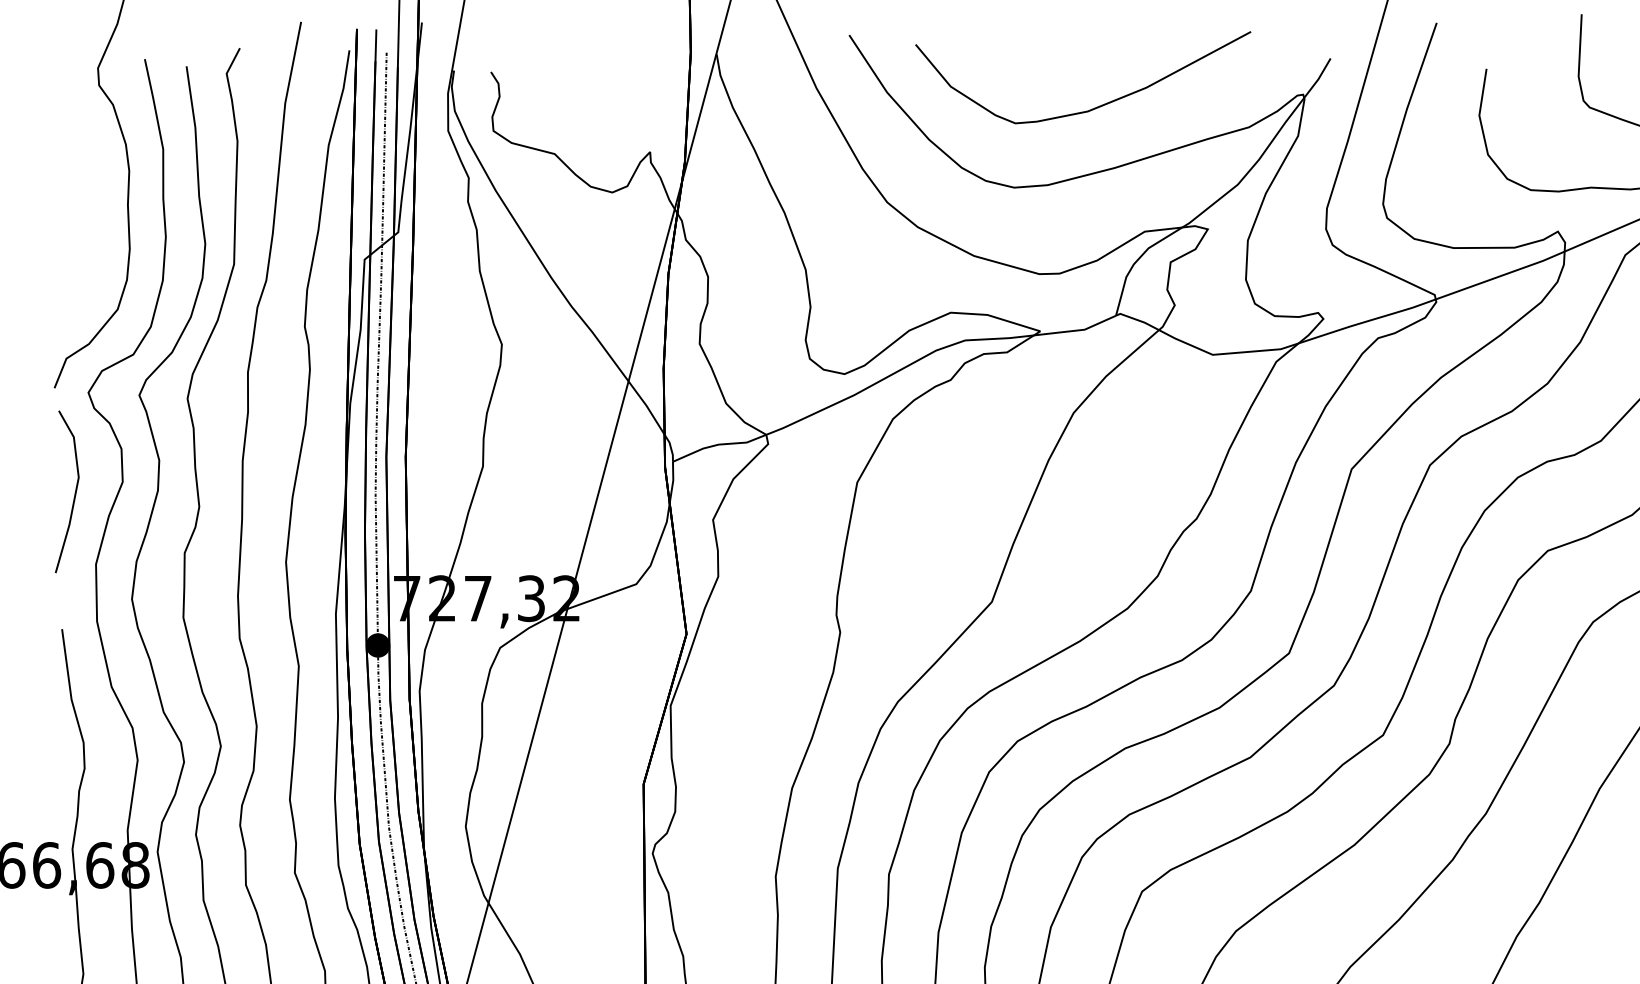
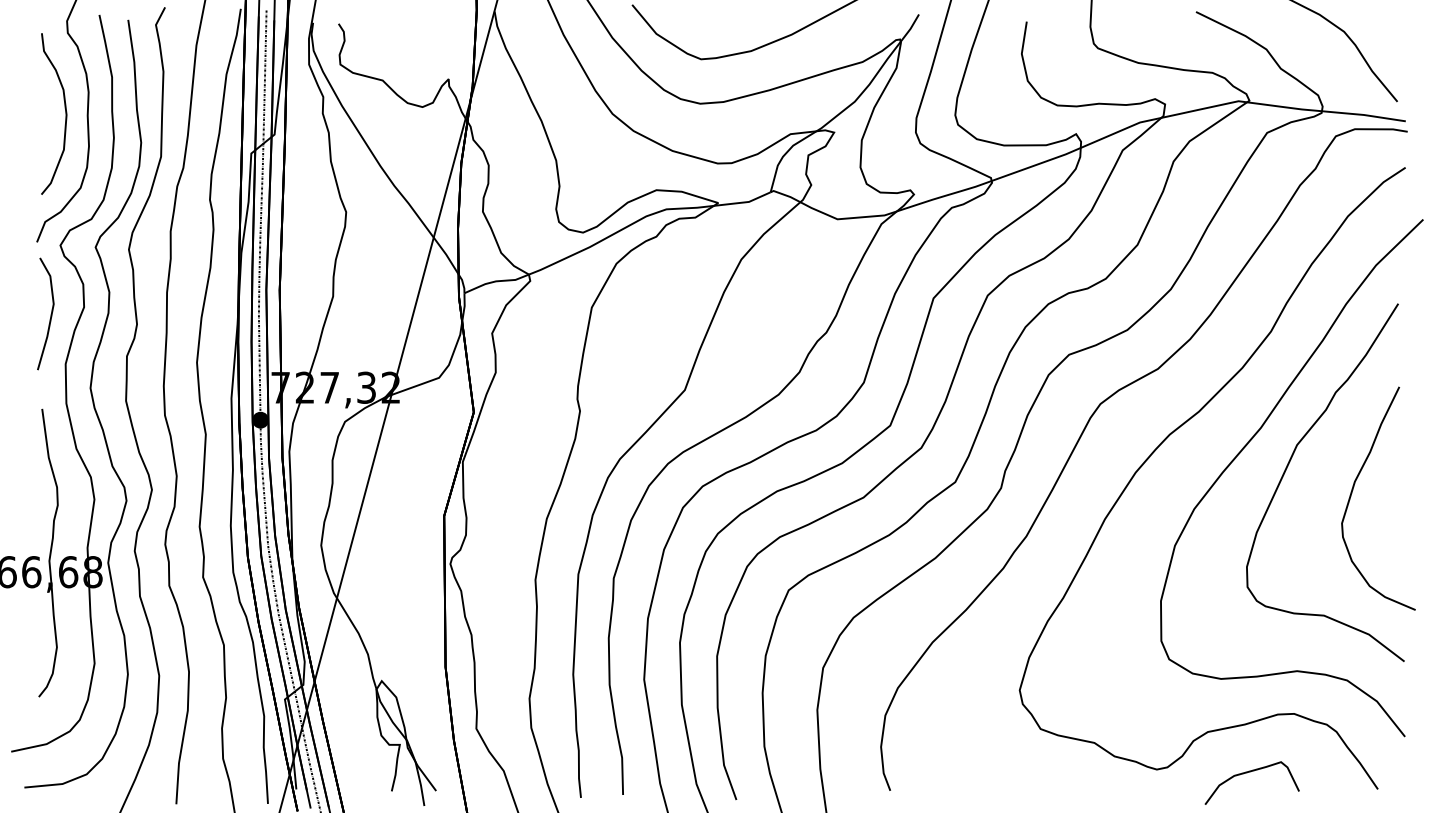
part: (95, 201) -> (65, 113), added

